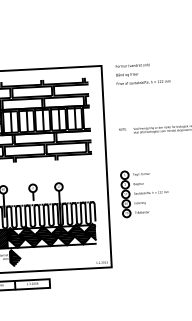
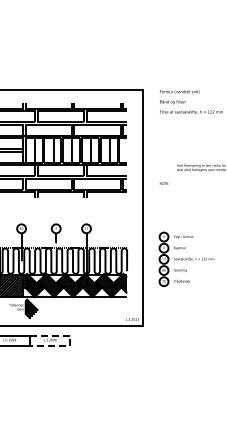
text: (122, 129) -> (164, 183), moved
part: (144, 192) -> (186, 258), moved
line: (50, 284) -> (70, 341), solid -> dashed

